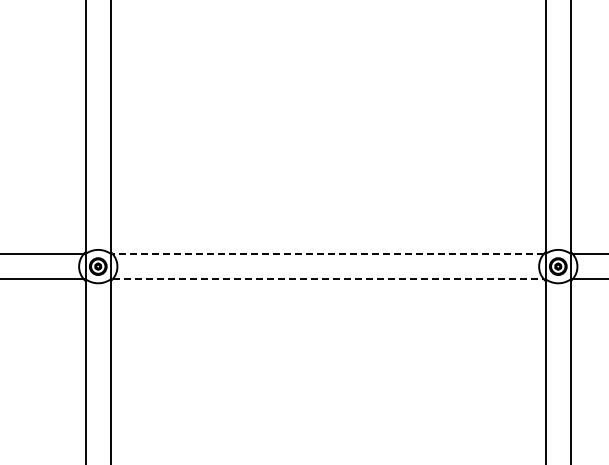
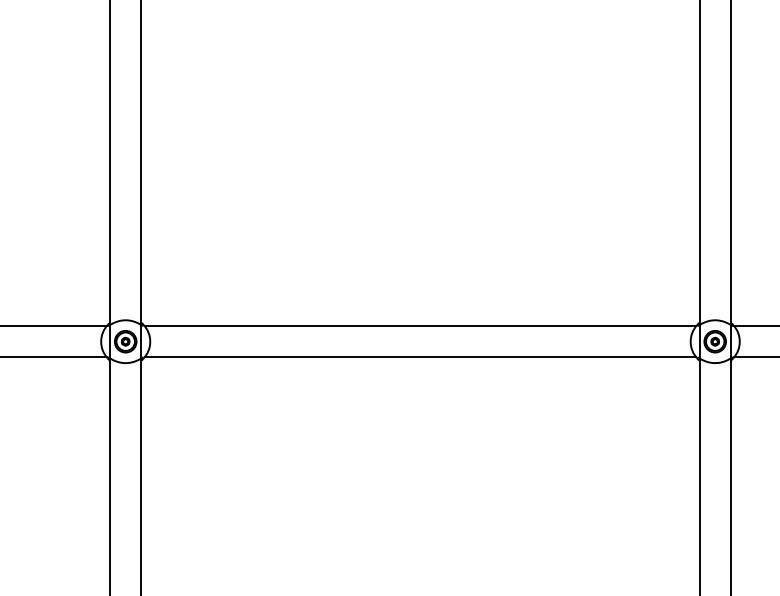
line: (327, 254) -> (419, 326), dashed -> solid
line: (328, 278) -> (420, 356), dashed -> solid

